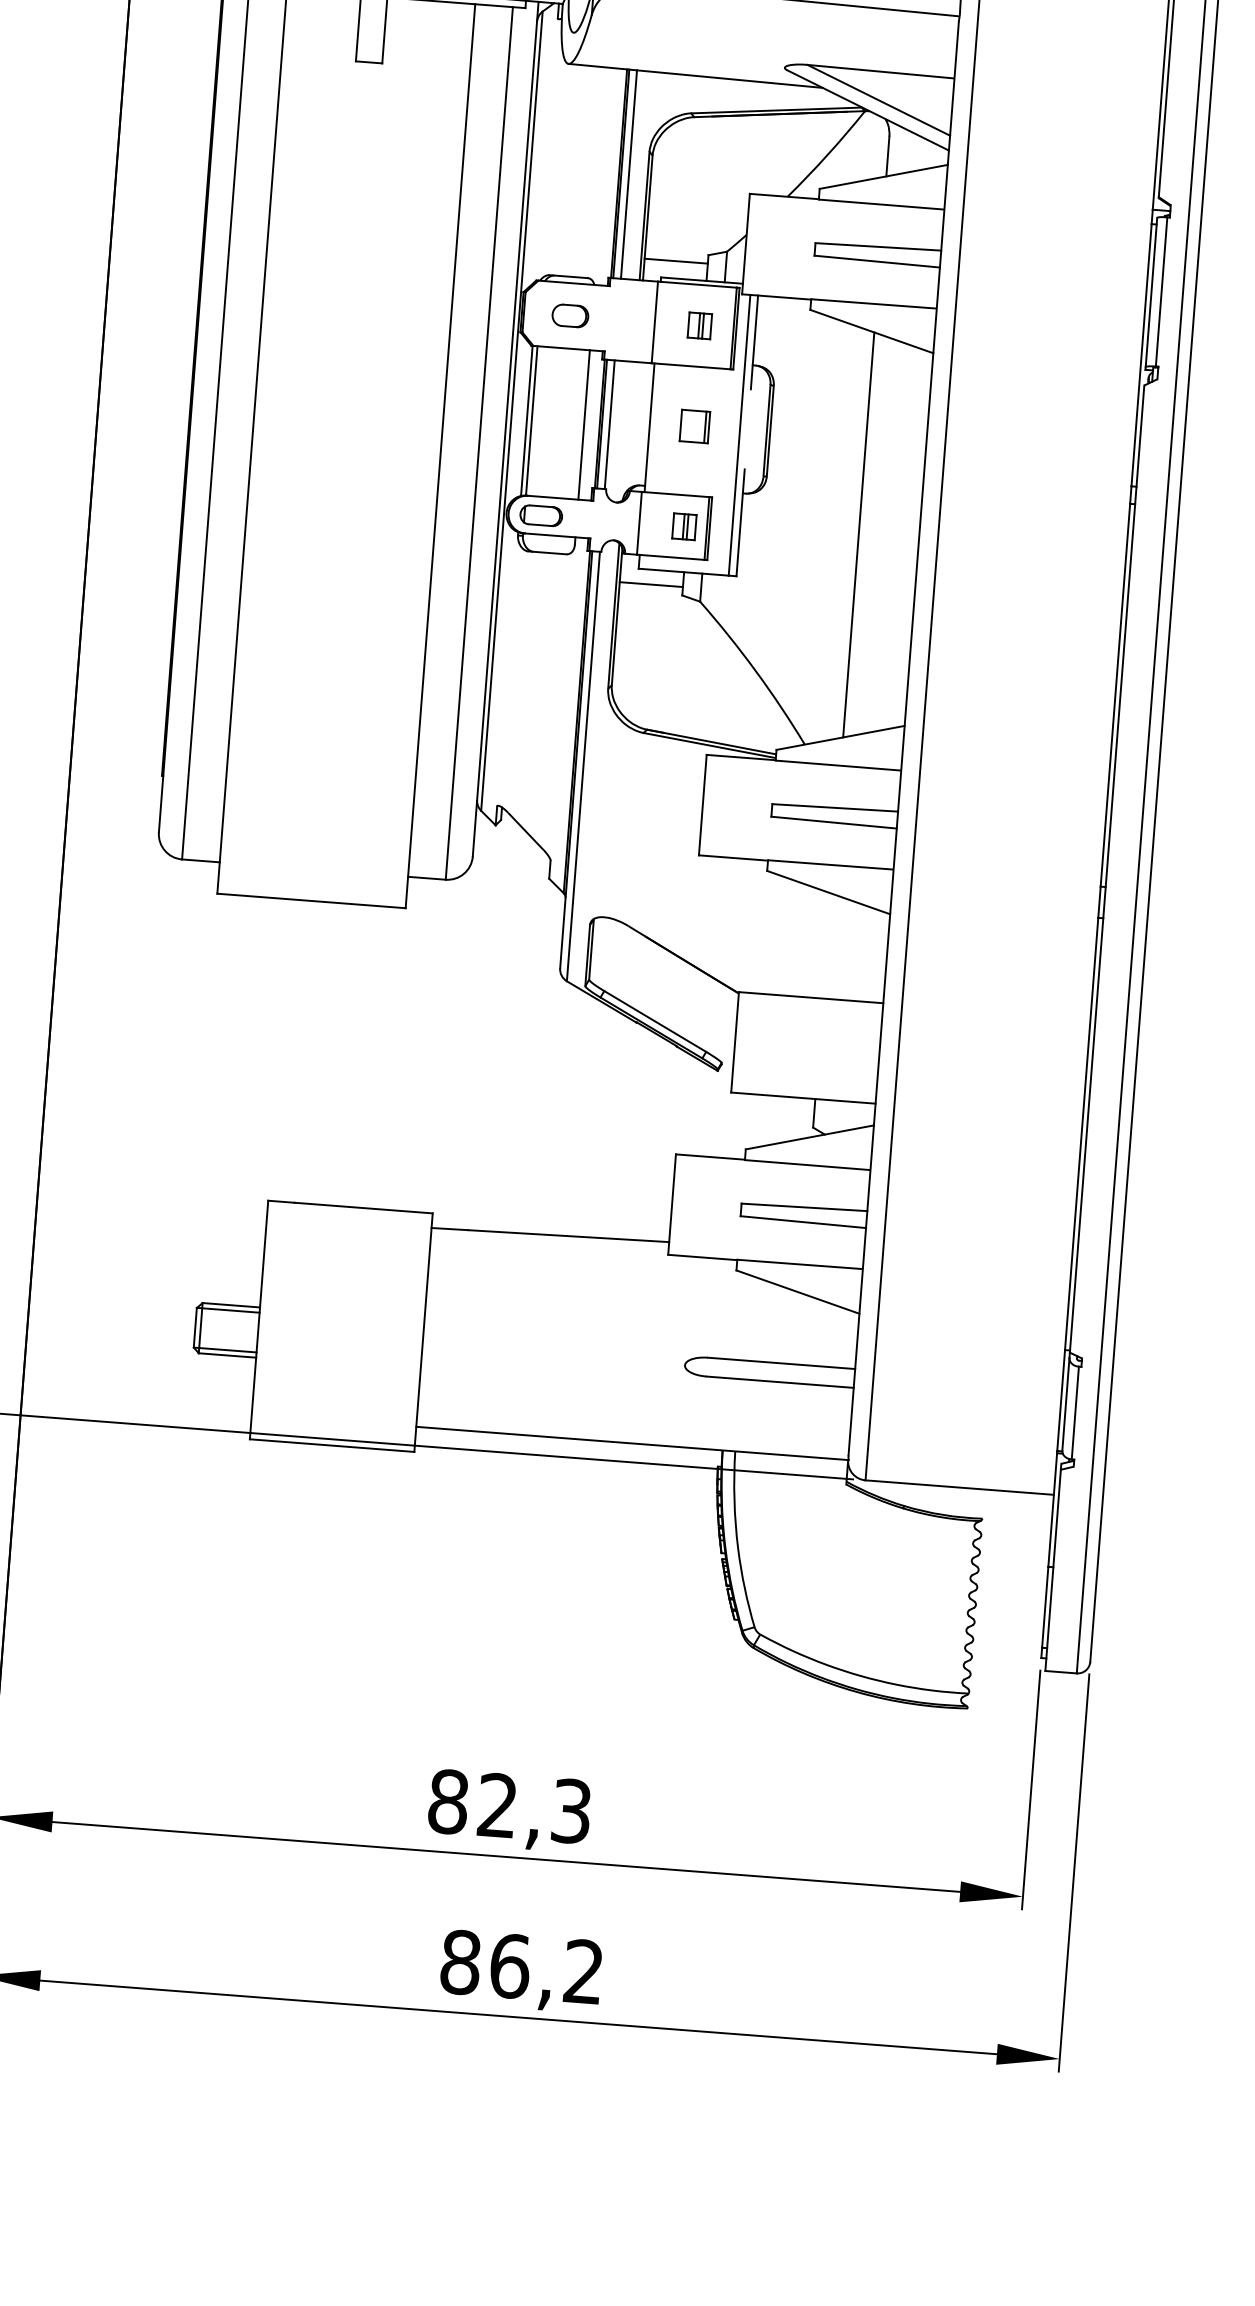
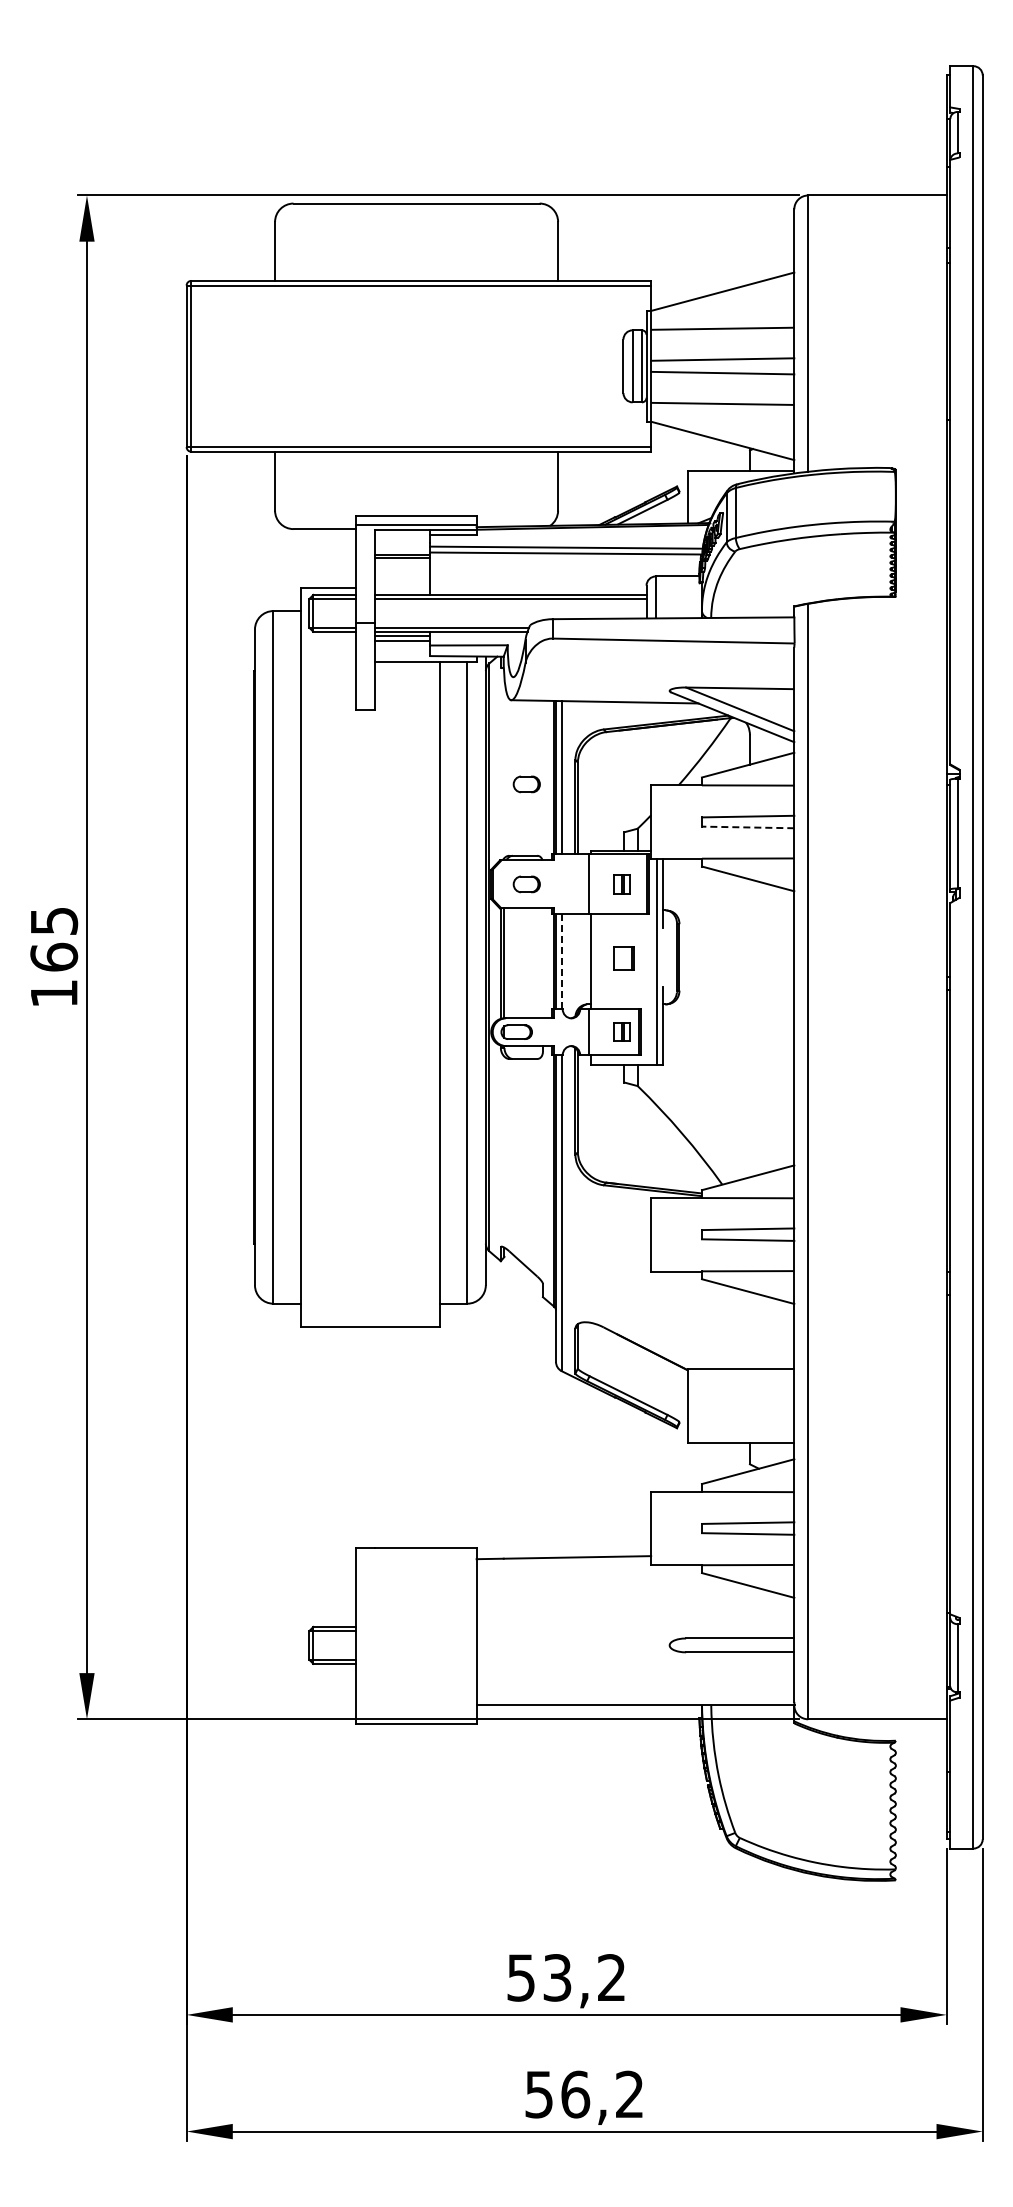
part: (580, 180) -> (526, 784), added
line: (675, 261) -> (600, 838), removed
line: (876, 261) -> (747, 827), solid -> dashed
line: (583, 425) -> (542, 963), removed
line: (609, 425) -> (561, 962), solid -> dashed
line: (858, 535) -> (749, 1028), removed
line: (650, 584) -> (600, 1076), removed
text: (510, 1806) -> (566, 1977), 82,3 -> 53,2
text: (461, 1962) -> (539, 2094), 86,2 -> 56,2

